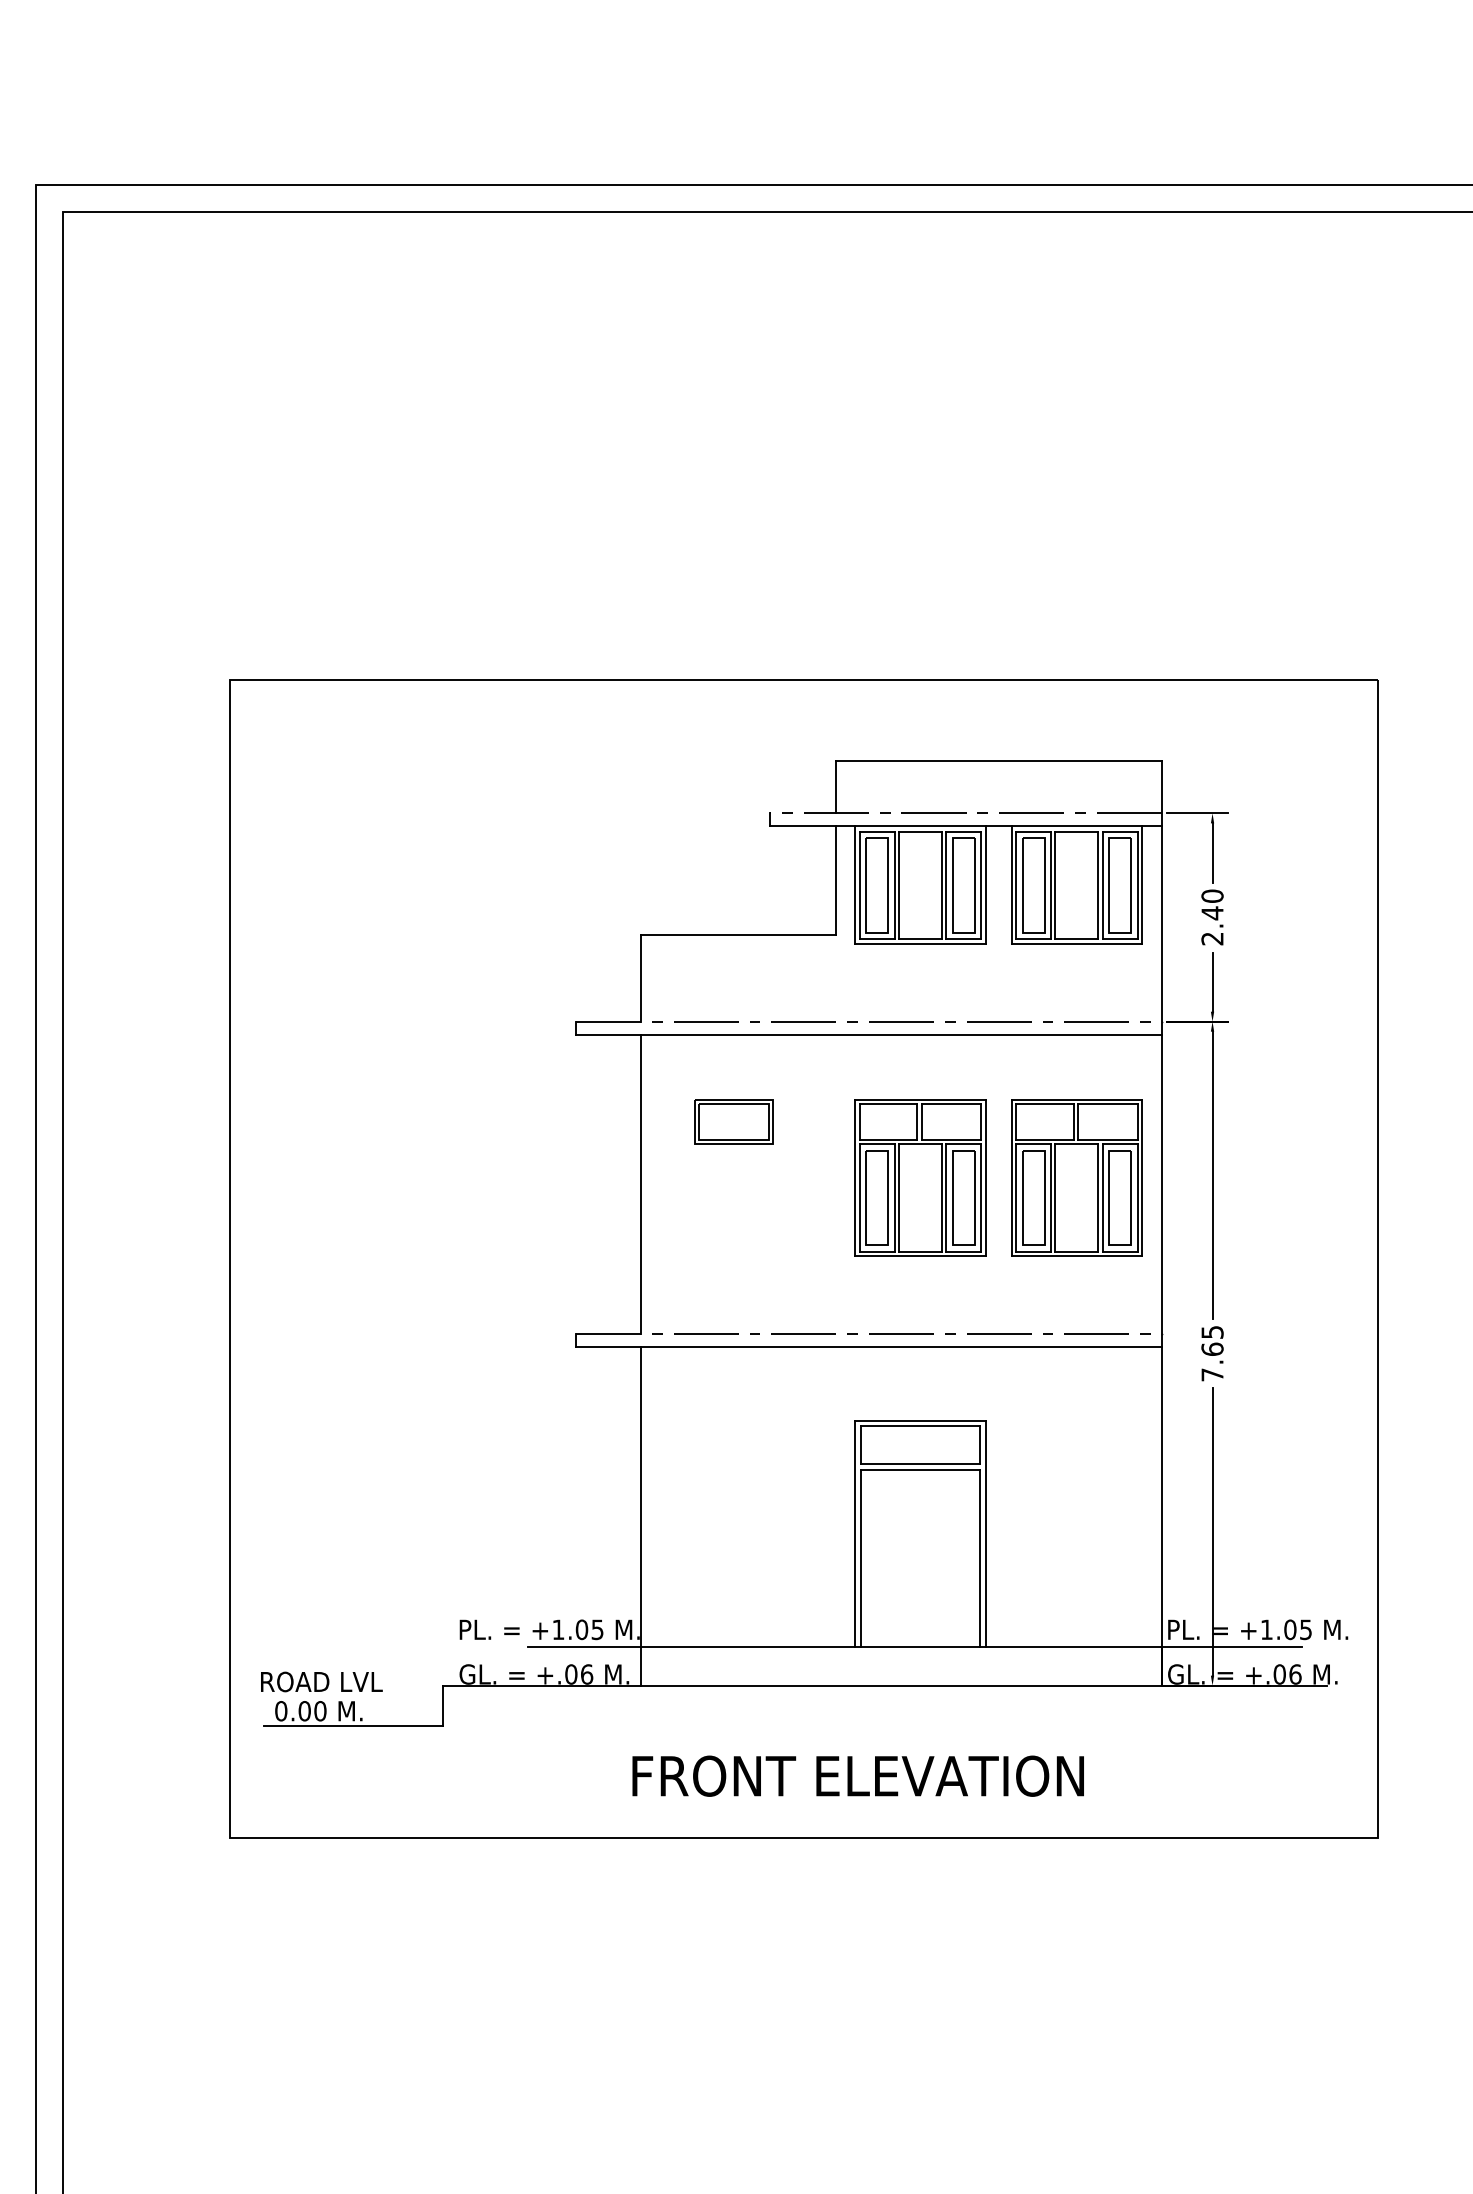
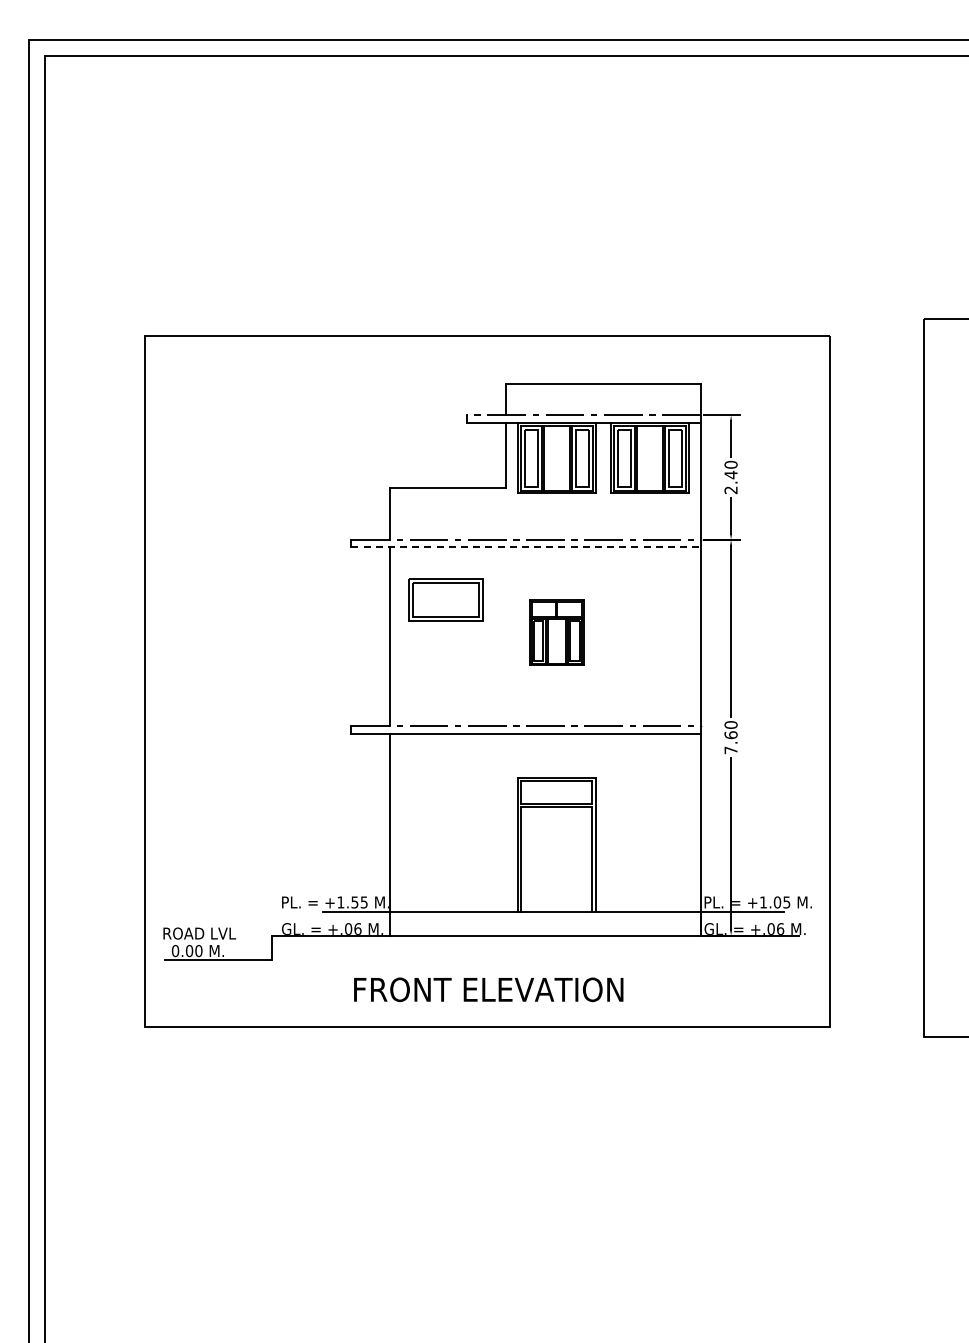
line: (869, 1034) -> (526, 547), solid -> dashed
part: (733, 1121) -> (445, 599), size x1.6
part: (919, 1177) -> (556, 632), size x0.7
part: (1075, 1177) -> (649, 632), removed
text: (1211, 1331) -> (730, 724), 7.65 -> 7.60
text: (581, 1629) -> (354, 902), +1.05 -> +1.55
text: (857, 1775) -> (488, 989), moved

